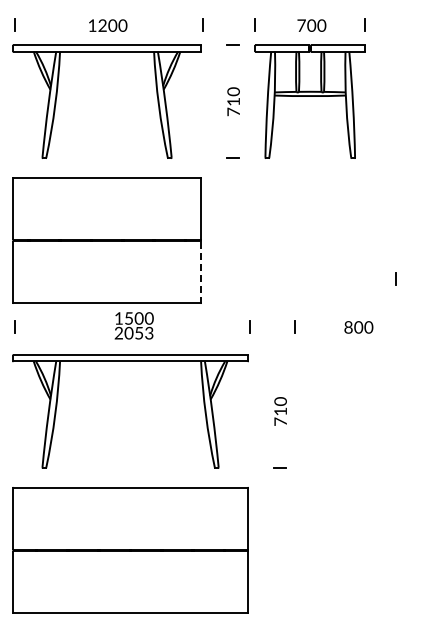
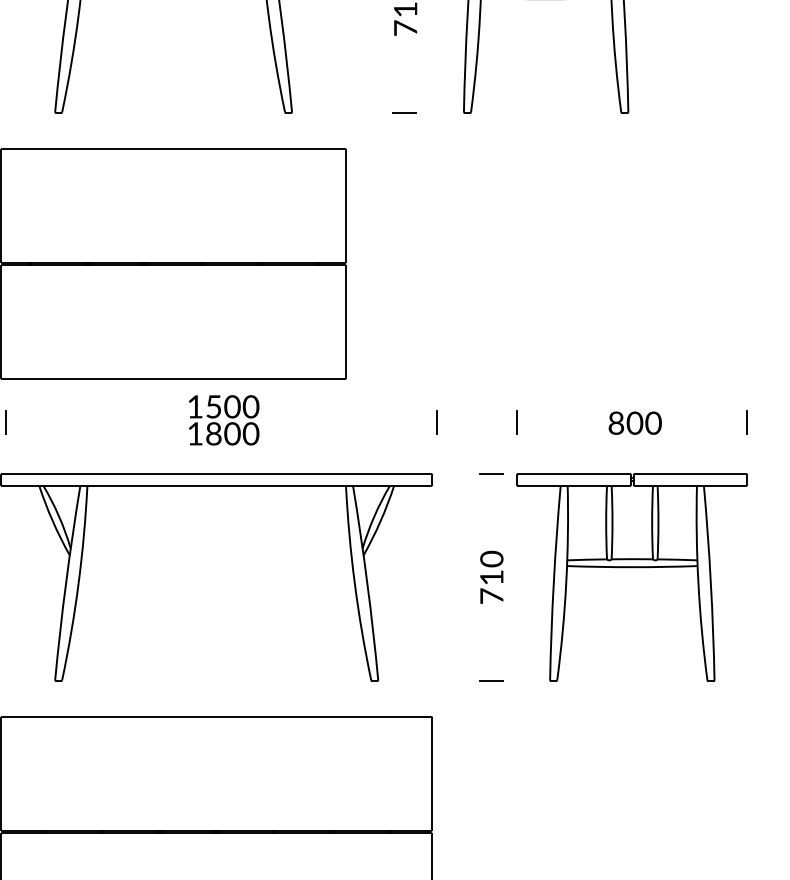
line: (201, 272) -> (346, 322), dashed -> solid
line: (395, 278) -> (746, 421), moved
text: (133, 332) -> (222, 432), 2053 -> 1800
part: (346, 411) -> (612, 577), added

